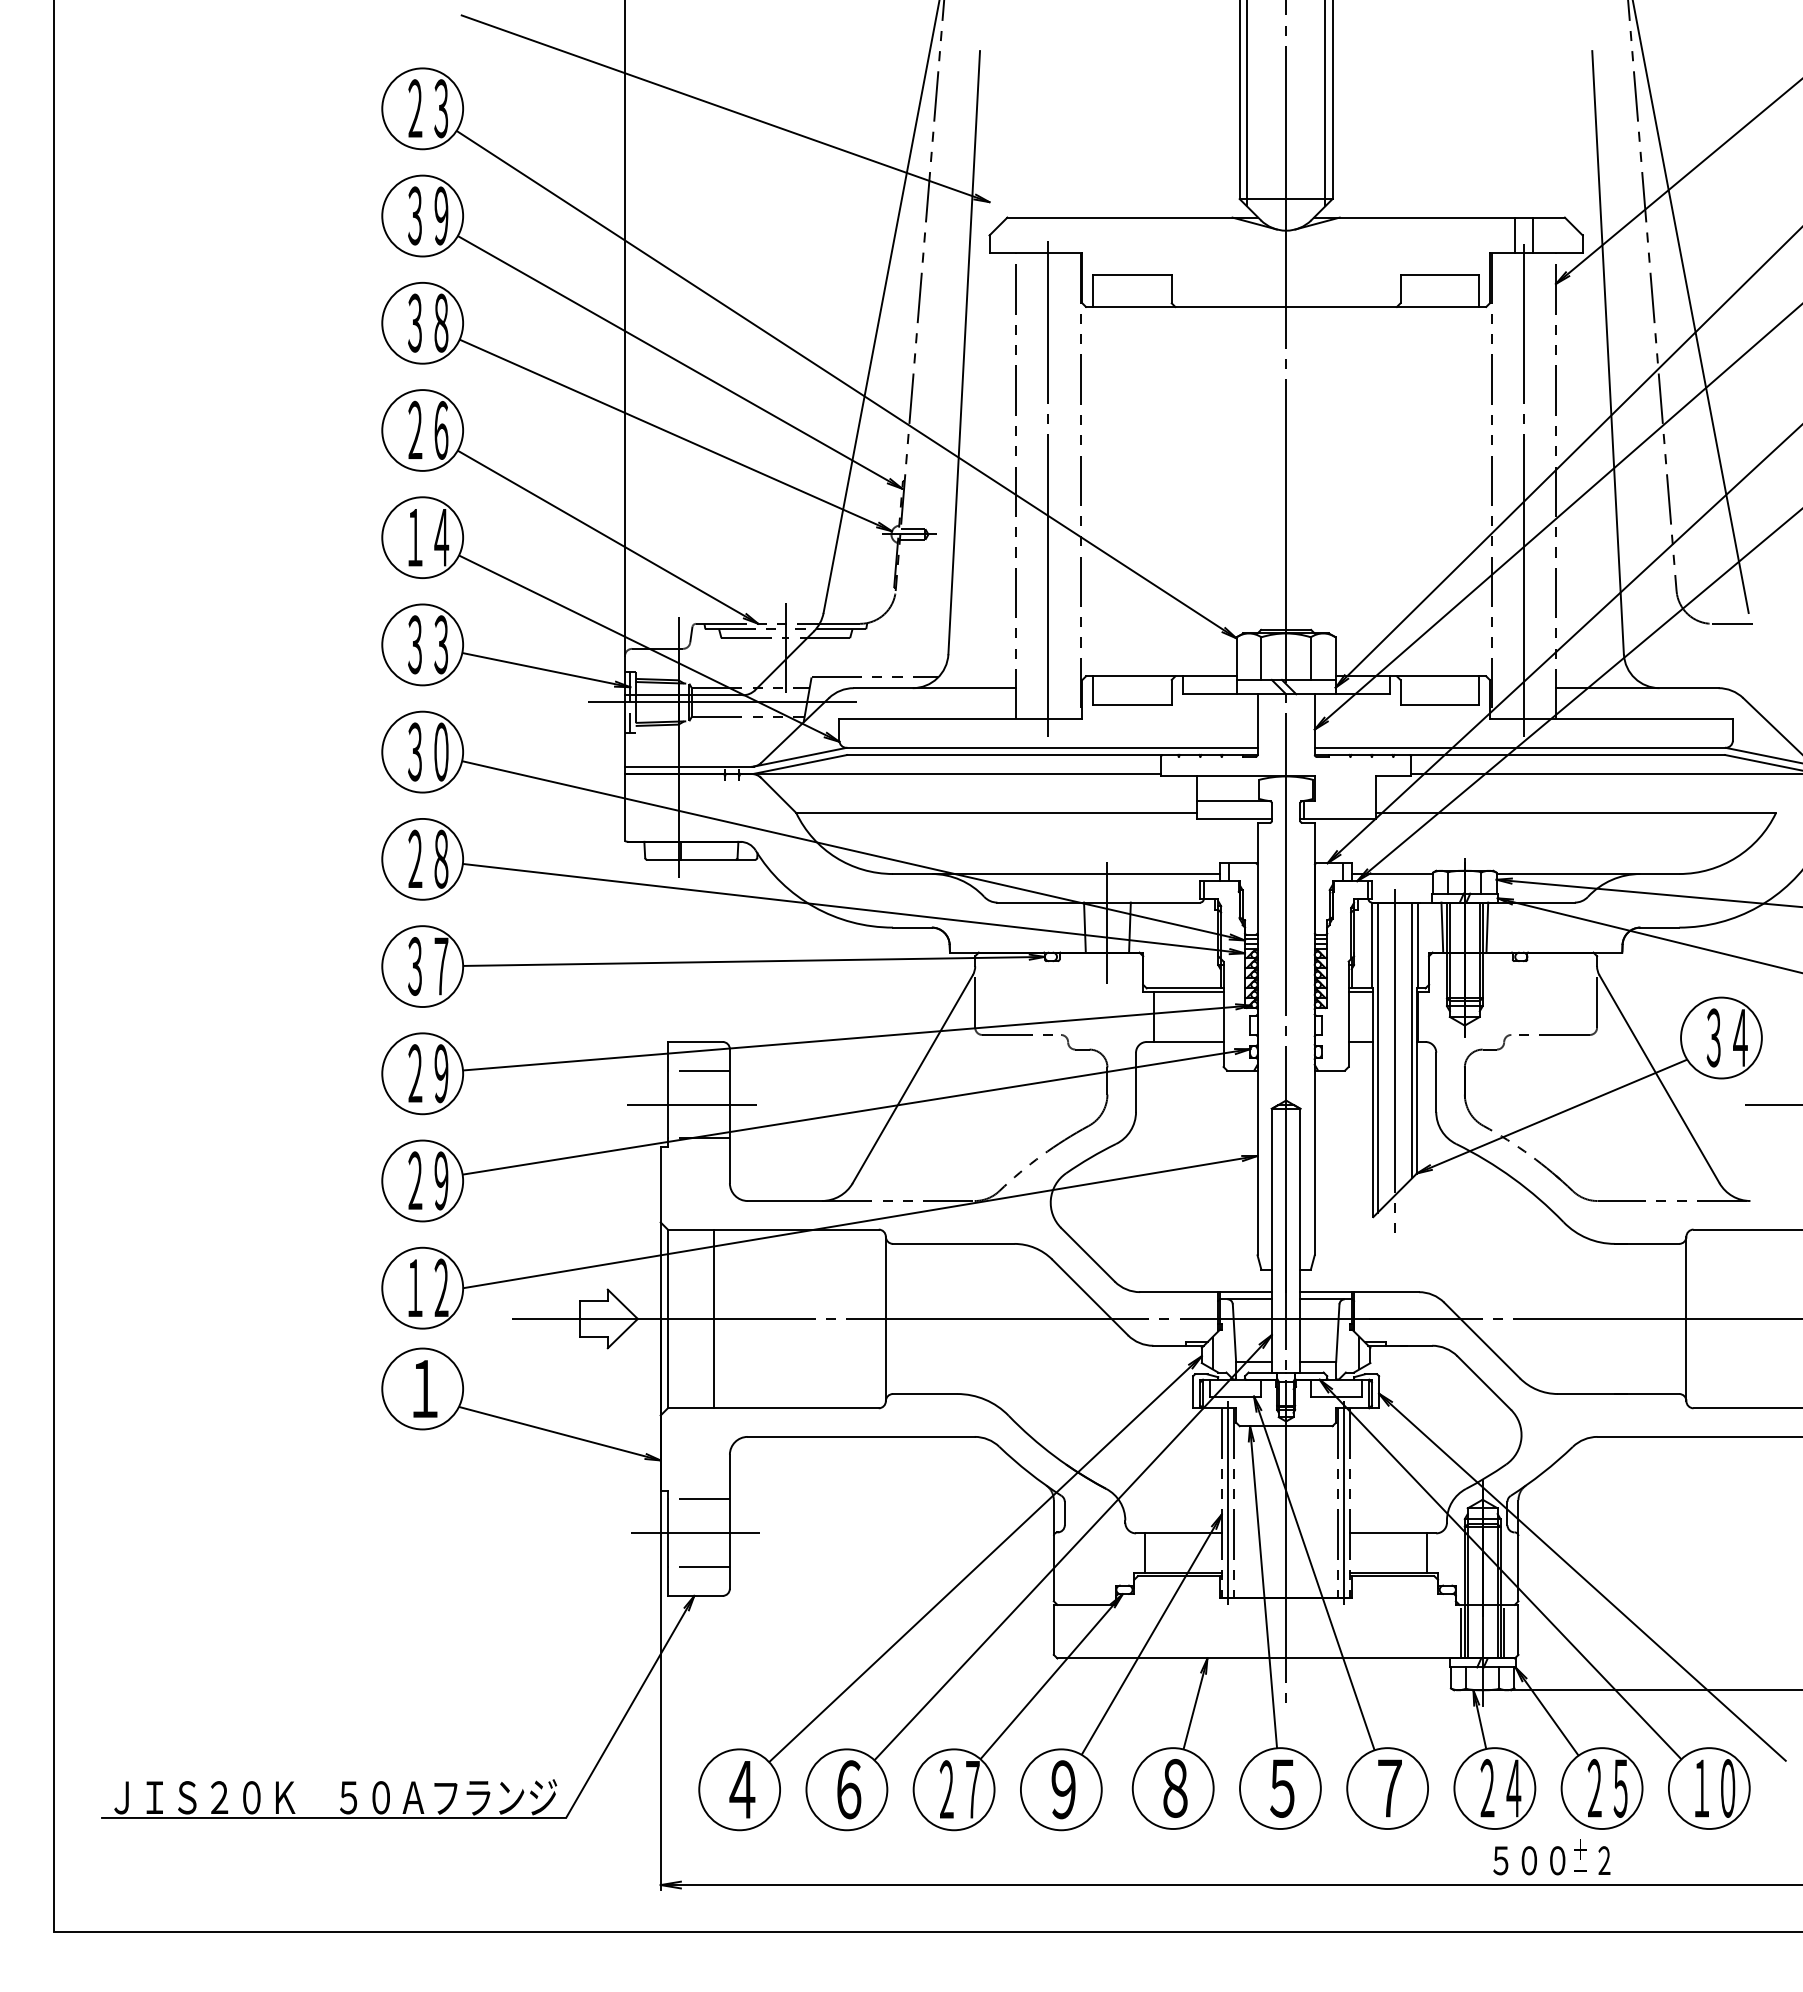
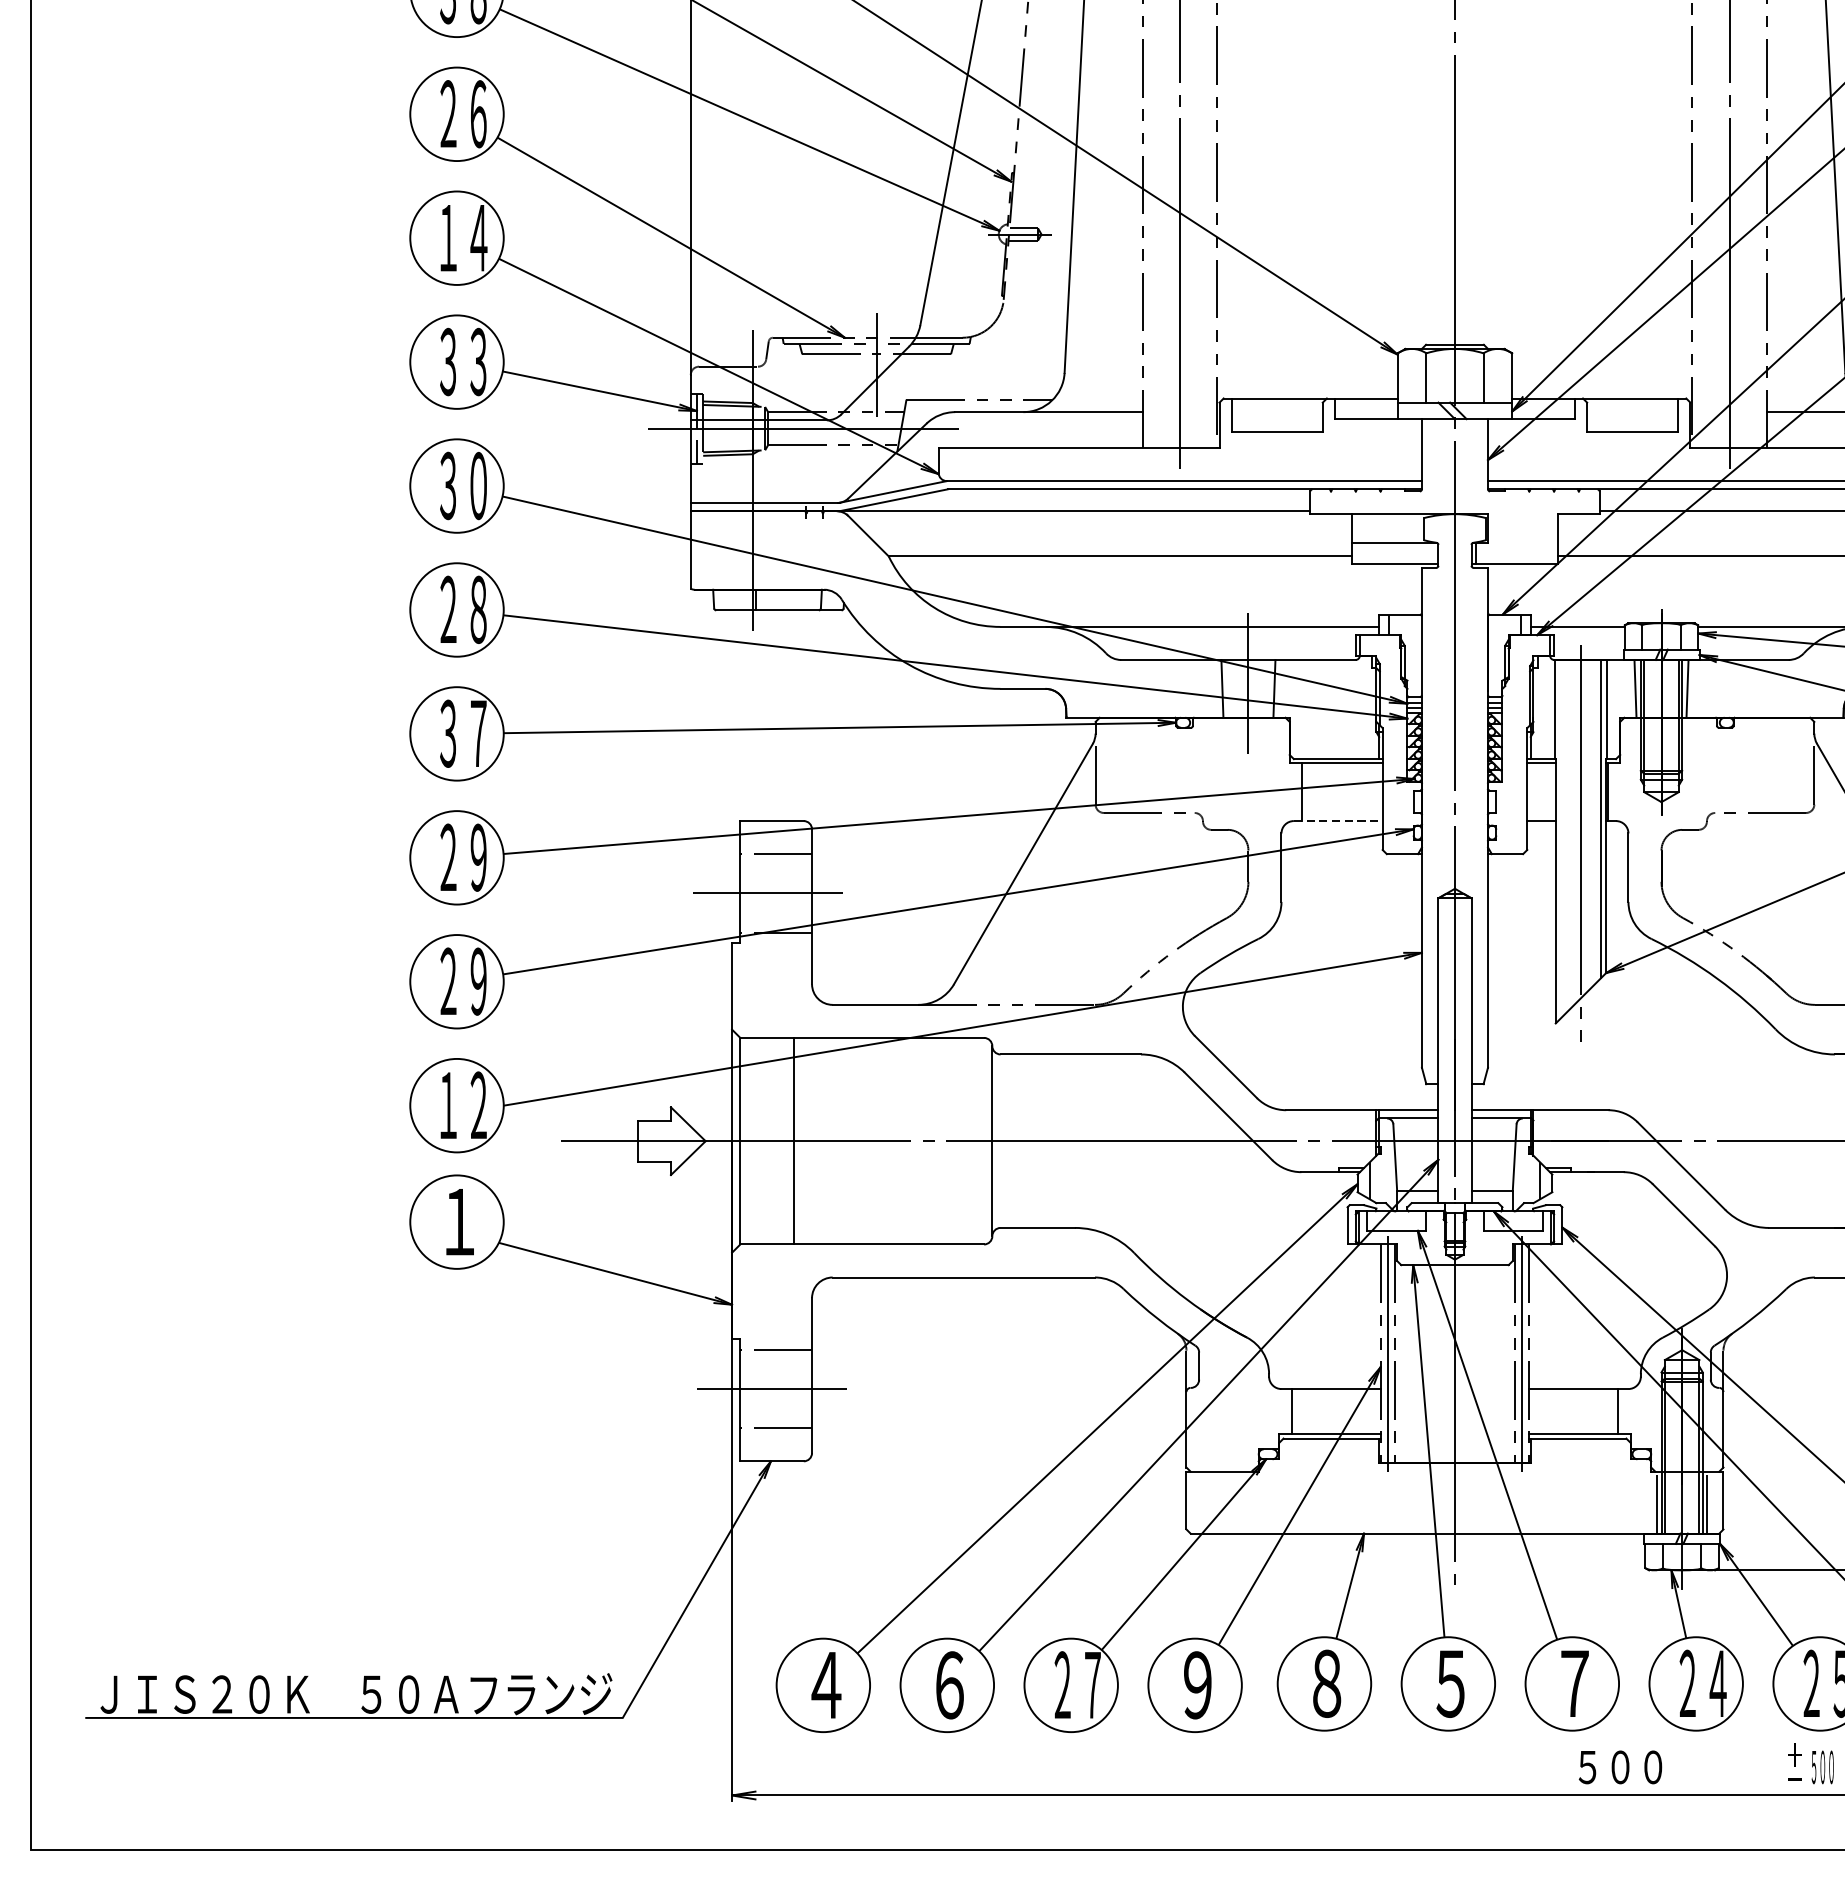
line: (1185, 1041) -> (1338, 820), solid -> dashed
line: (1377, 1057) -> (1560, 839), removed
text: (1529, 1860) -> (1620, 1767), moved
text: (1603, 1860) -> (1821, 1767), ２ -> ５００

